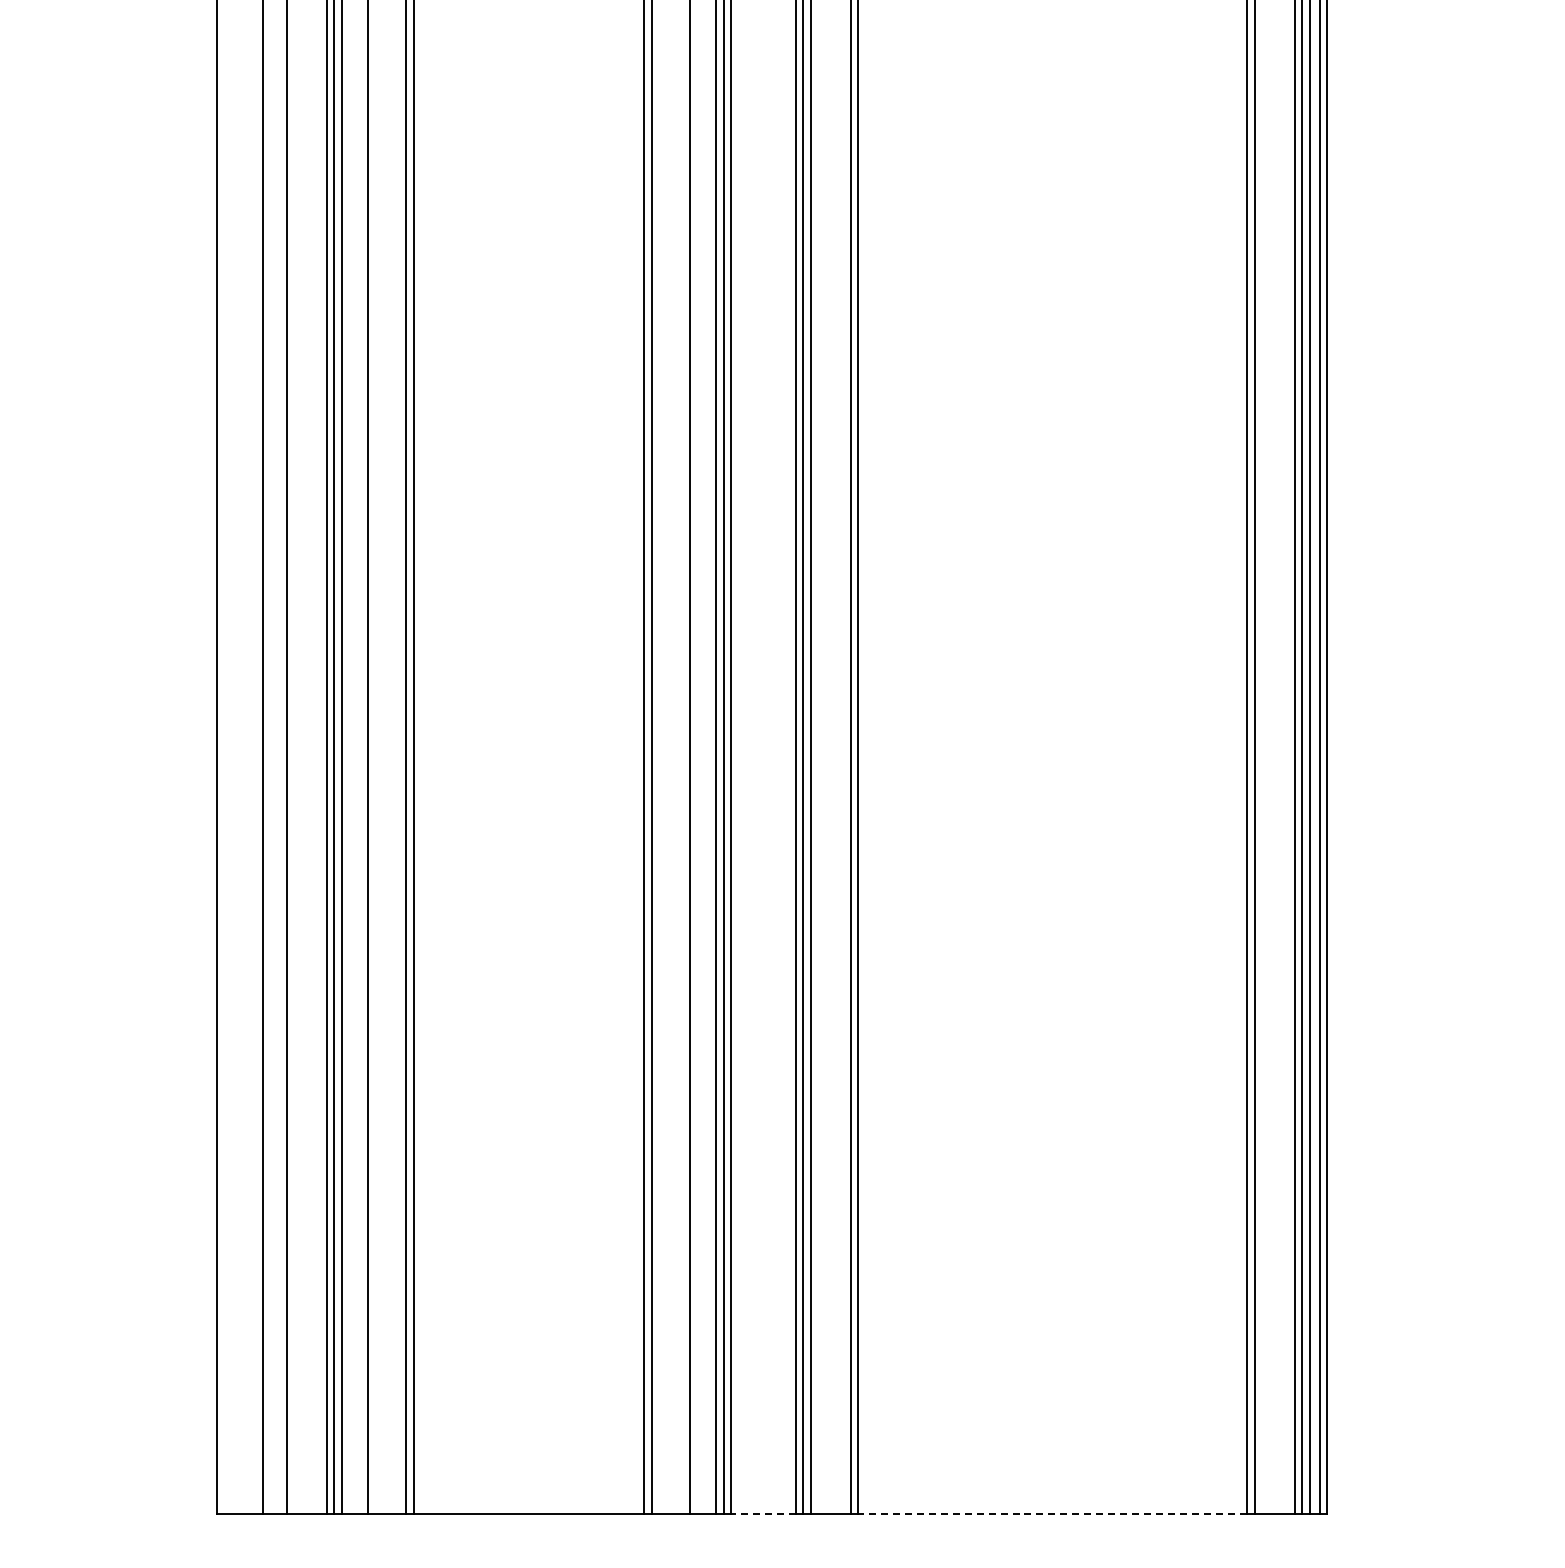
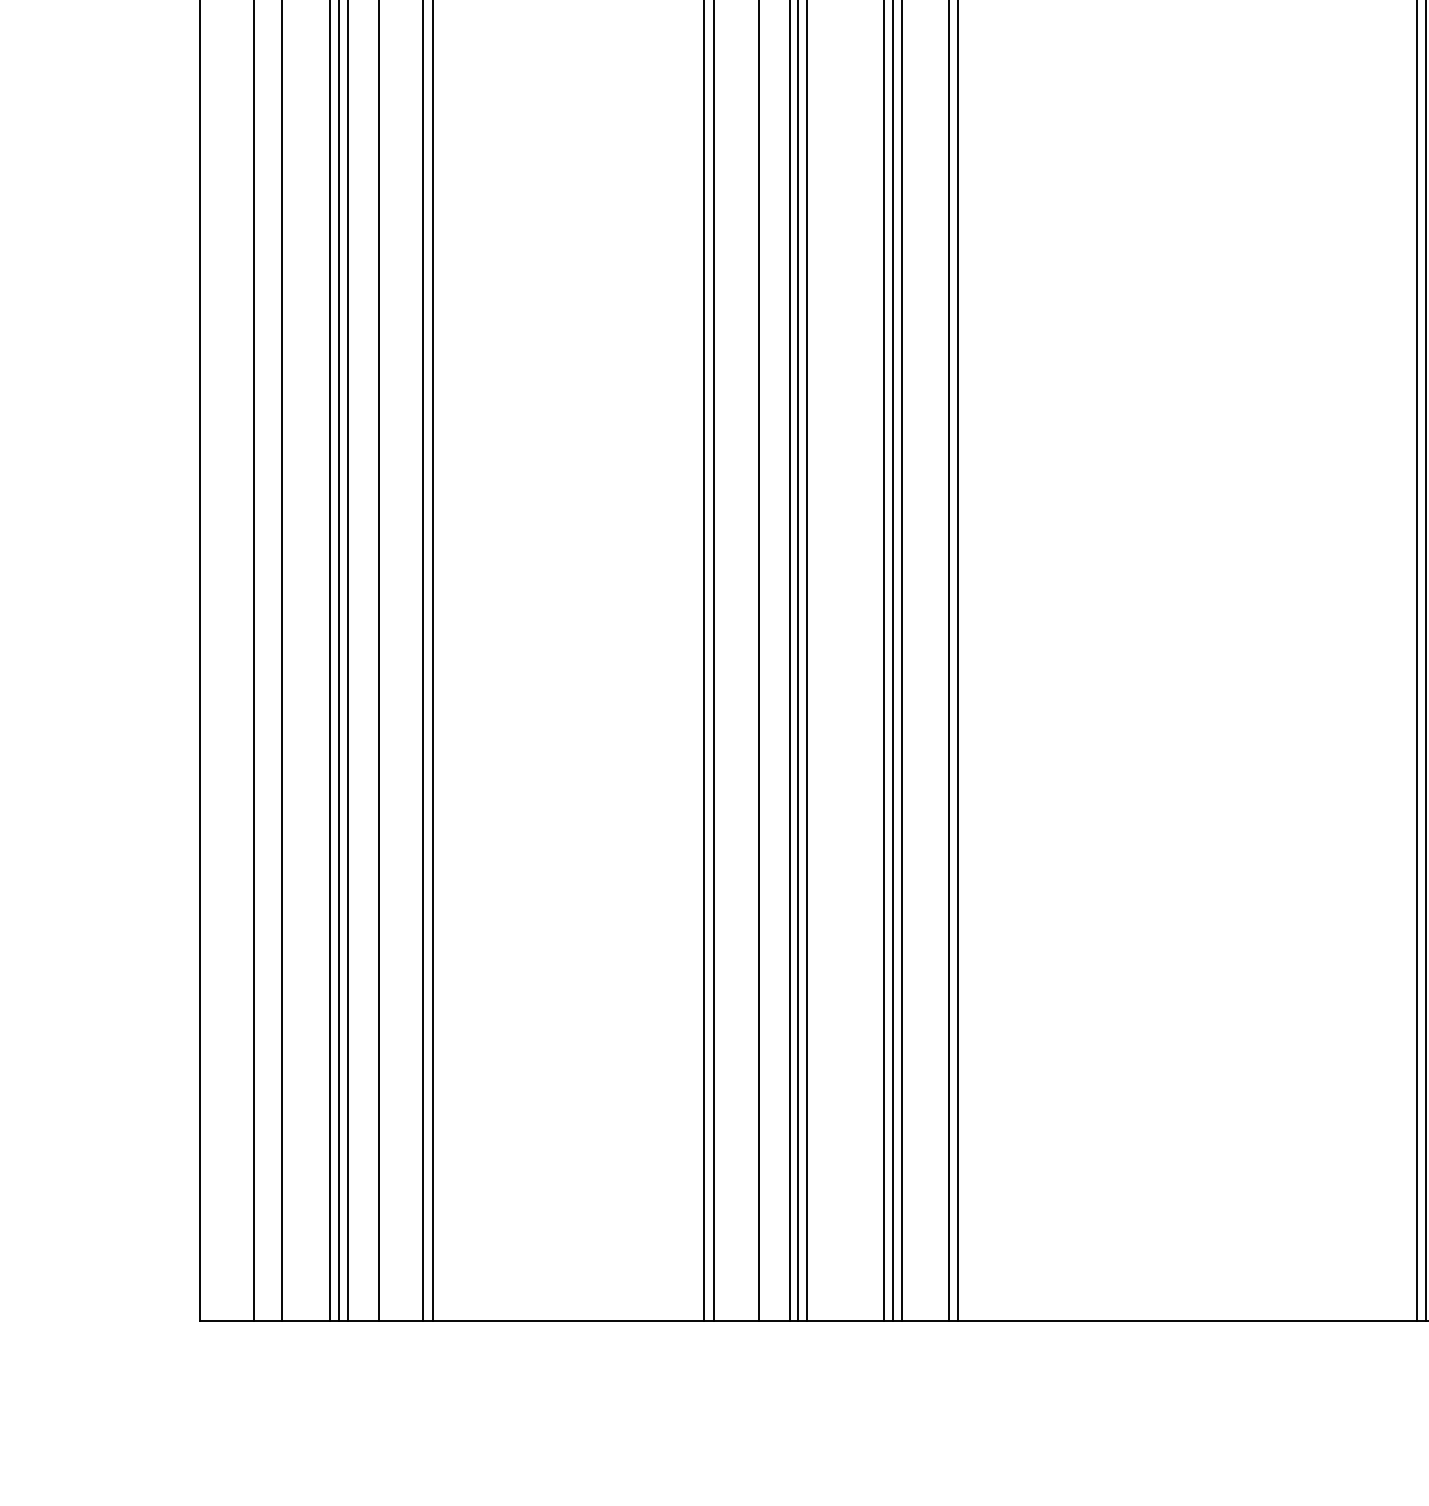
line: (762, 1514) -> (844, 1321), dashed -> solid
line: (1052, 1514) -> (1187, 1321), dashed -> solid

